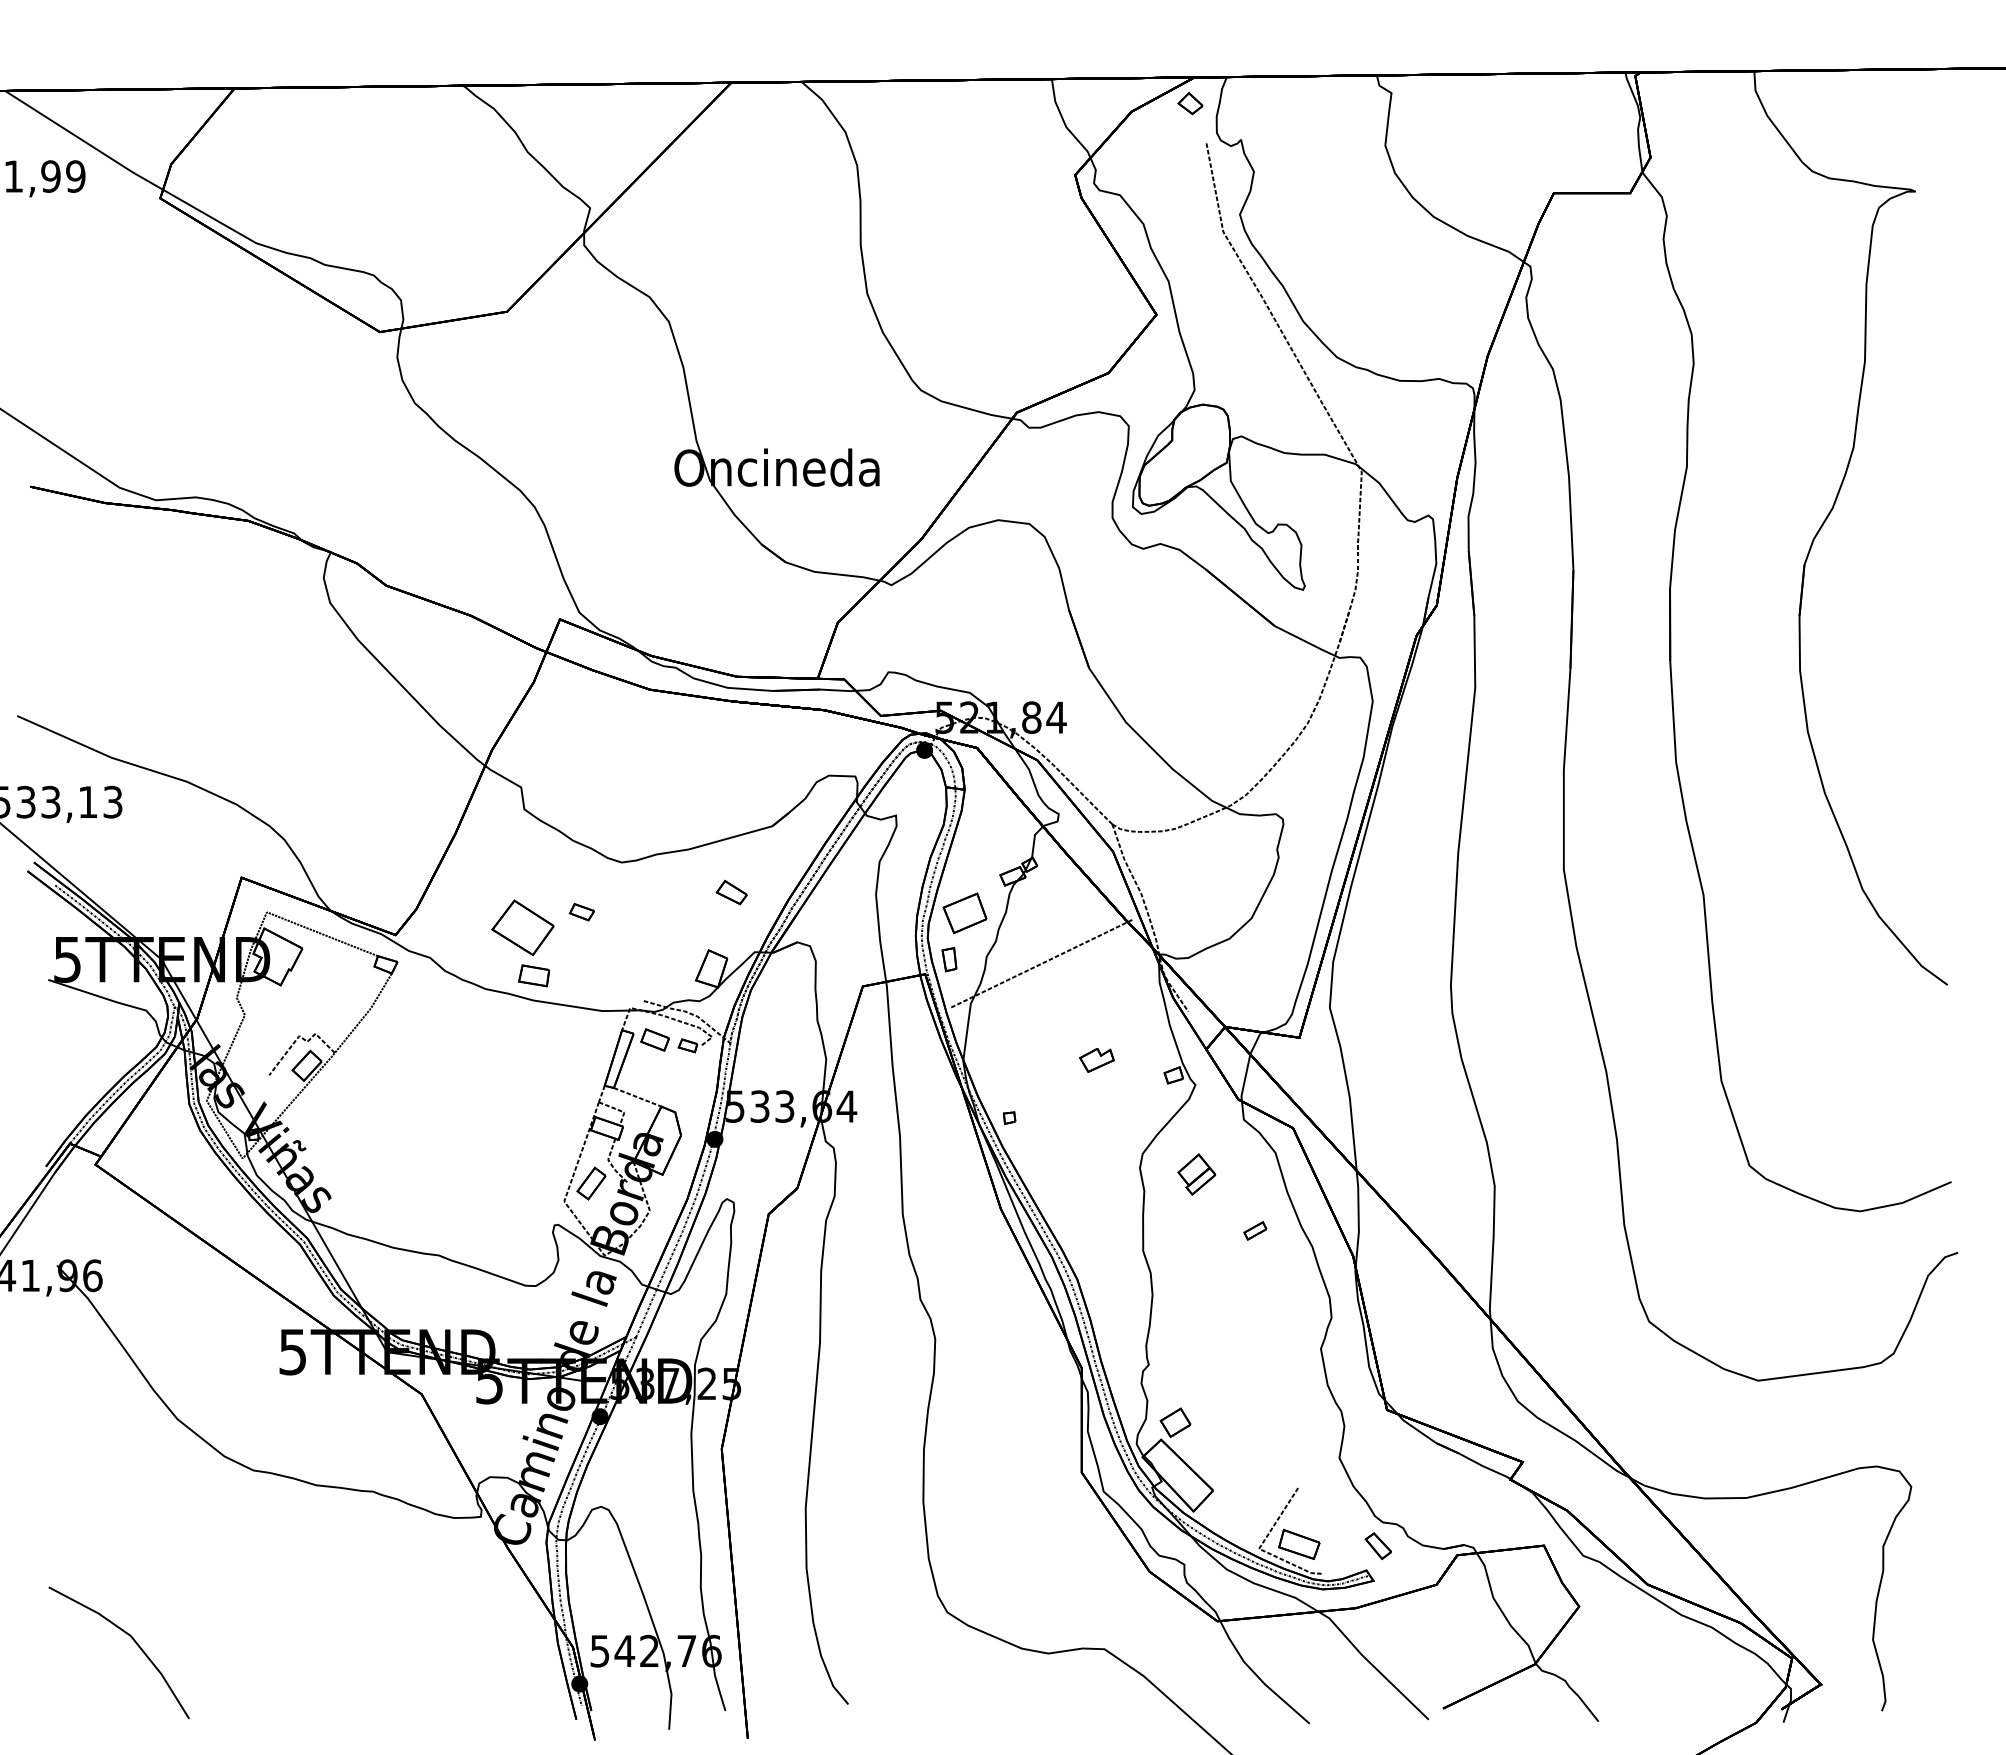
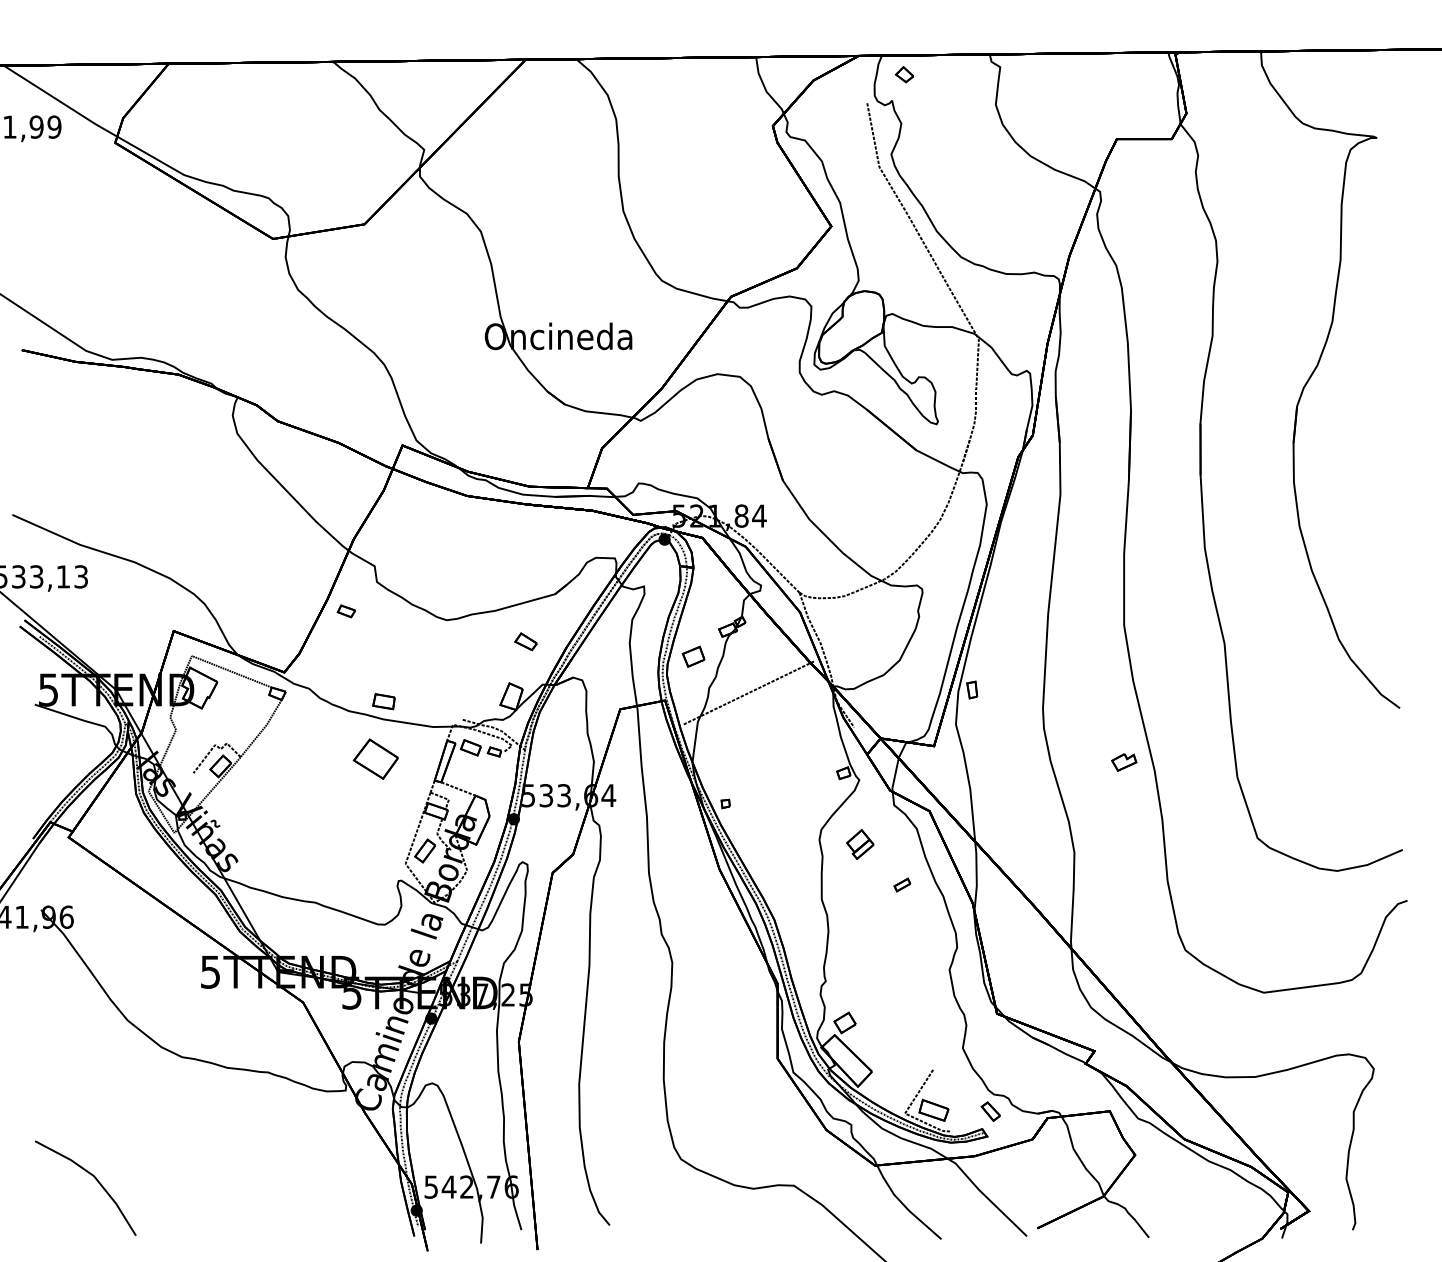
part: (1190, 103) -> (904, 74), moved
part: (581, 912) -> (346, 611), moved
part: (964, 913) -> (693, 656), size x0.7
part: (522, 927) -> (375, 758), moved
part: (949, 959) -> (972, 689), moved
part: (1096, 1060) -> (1123, 762), moved

